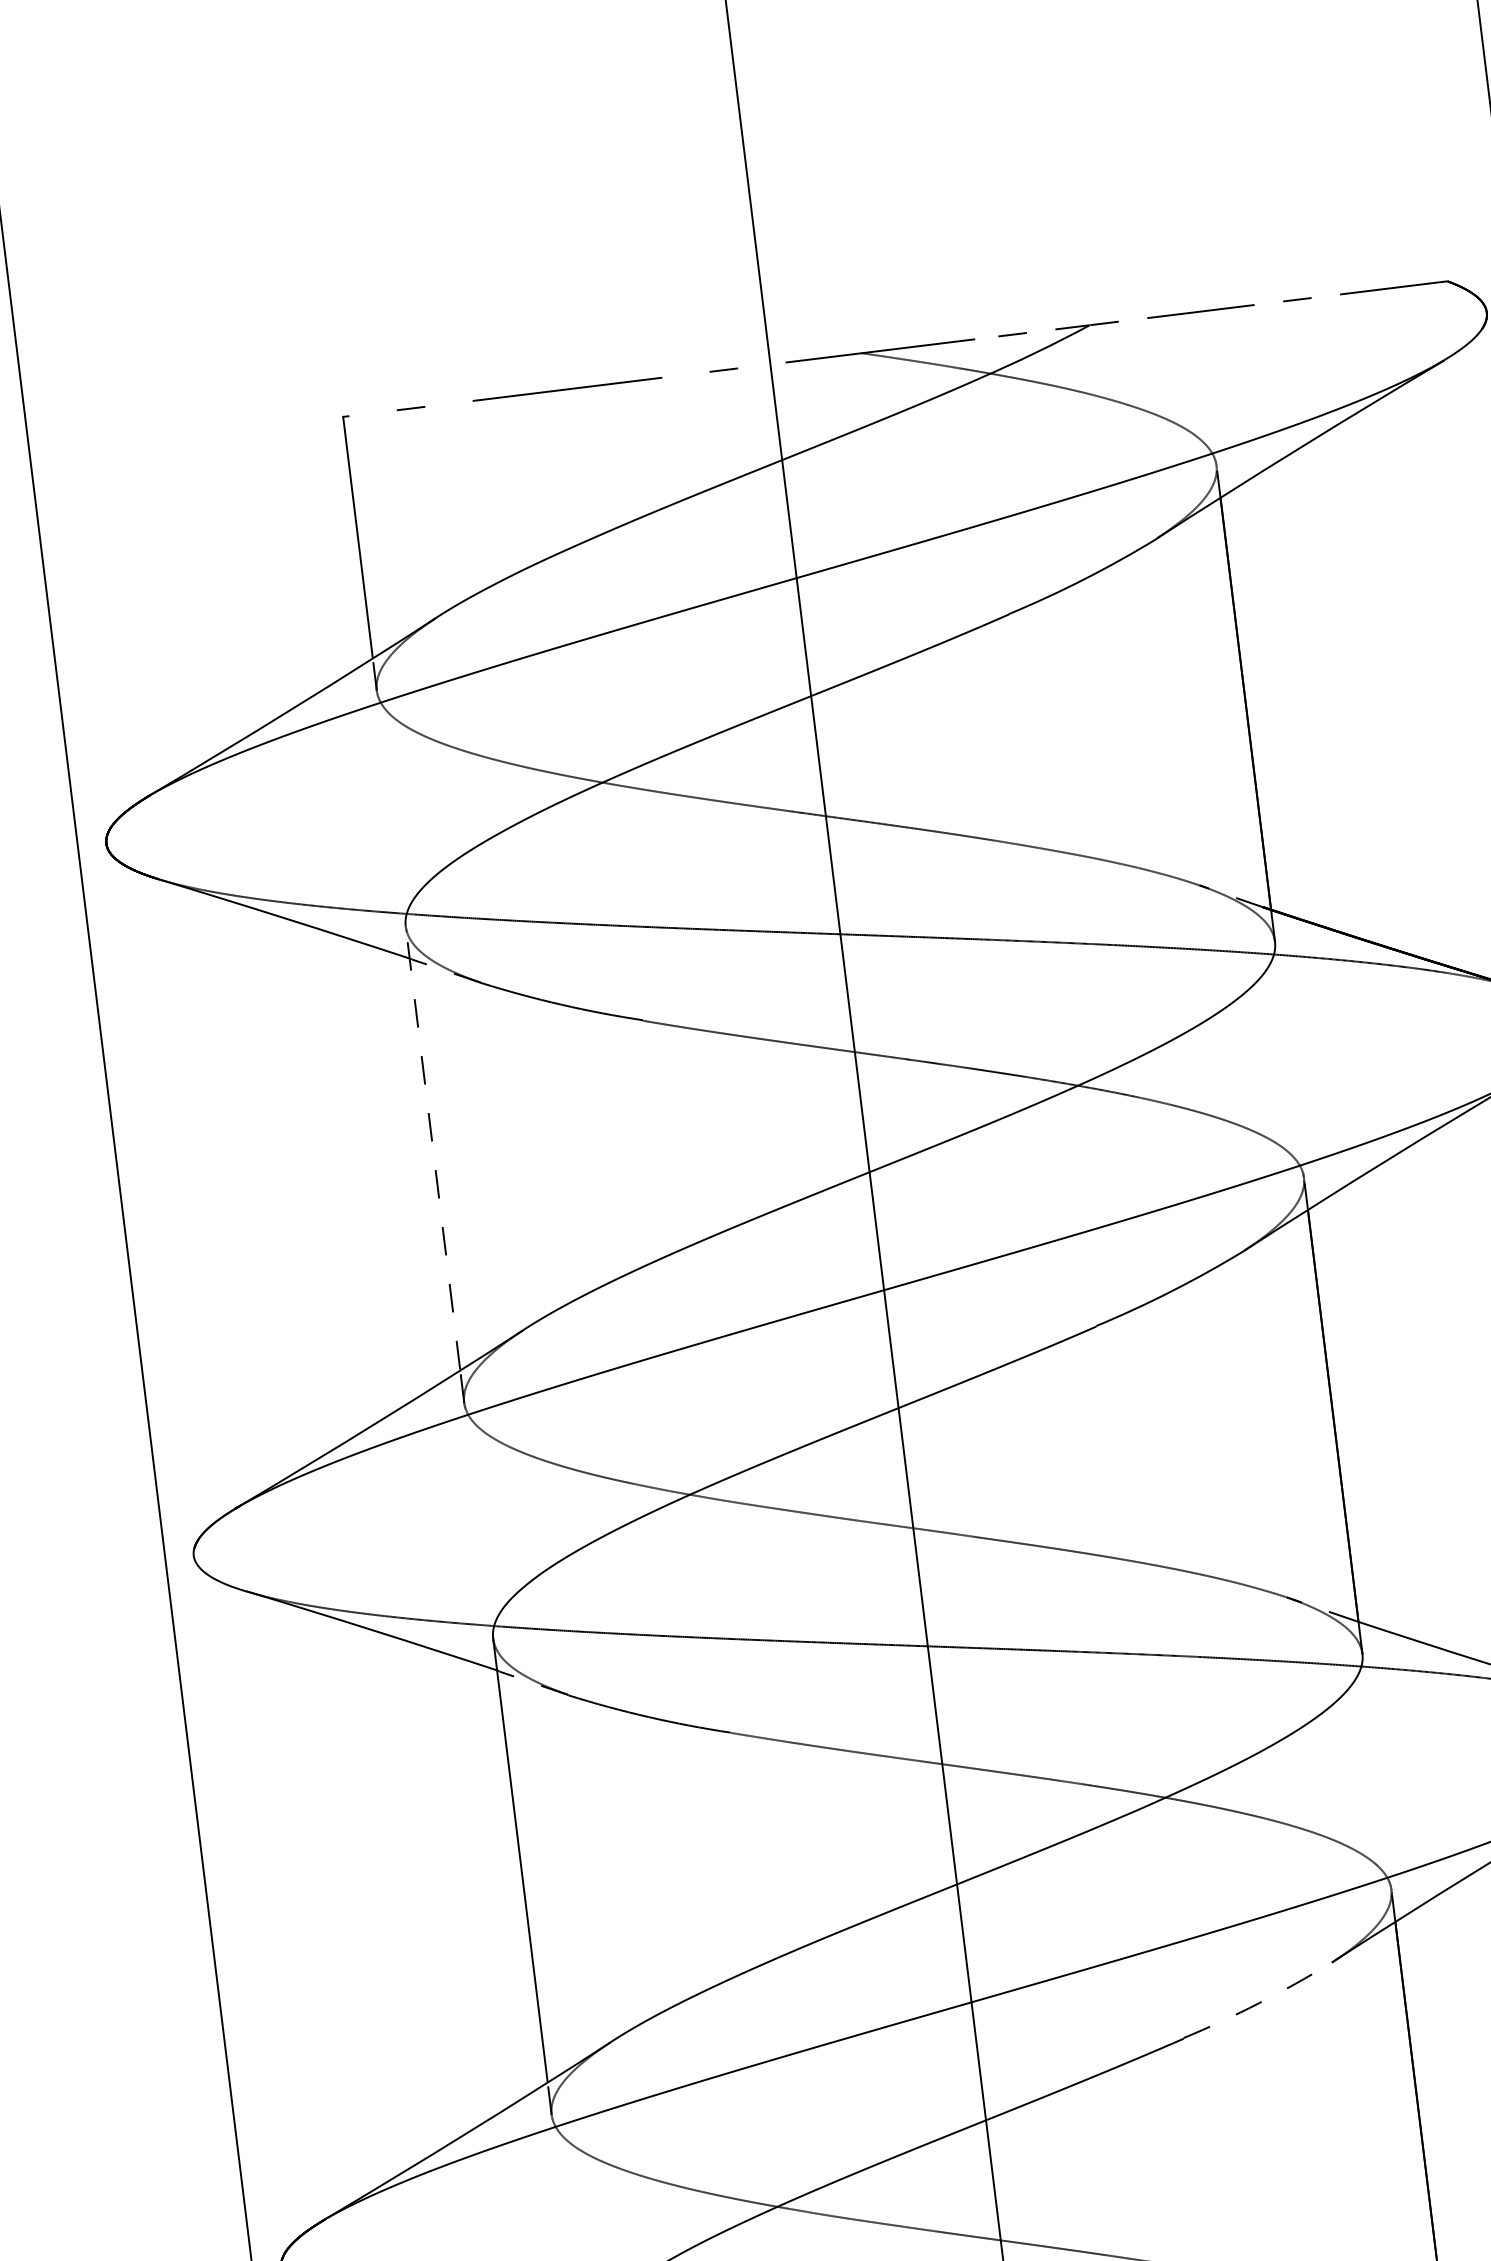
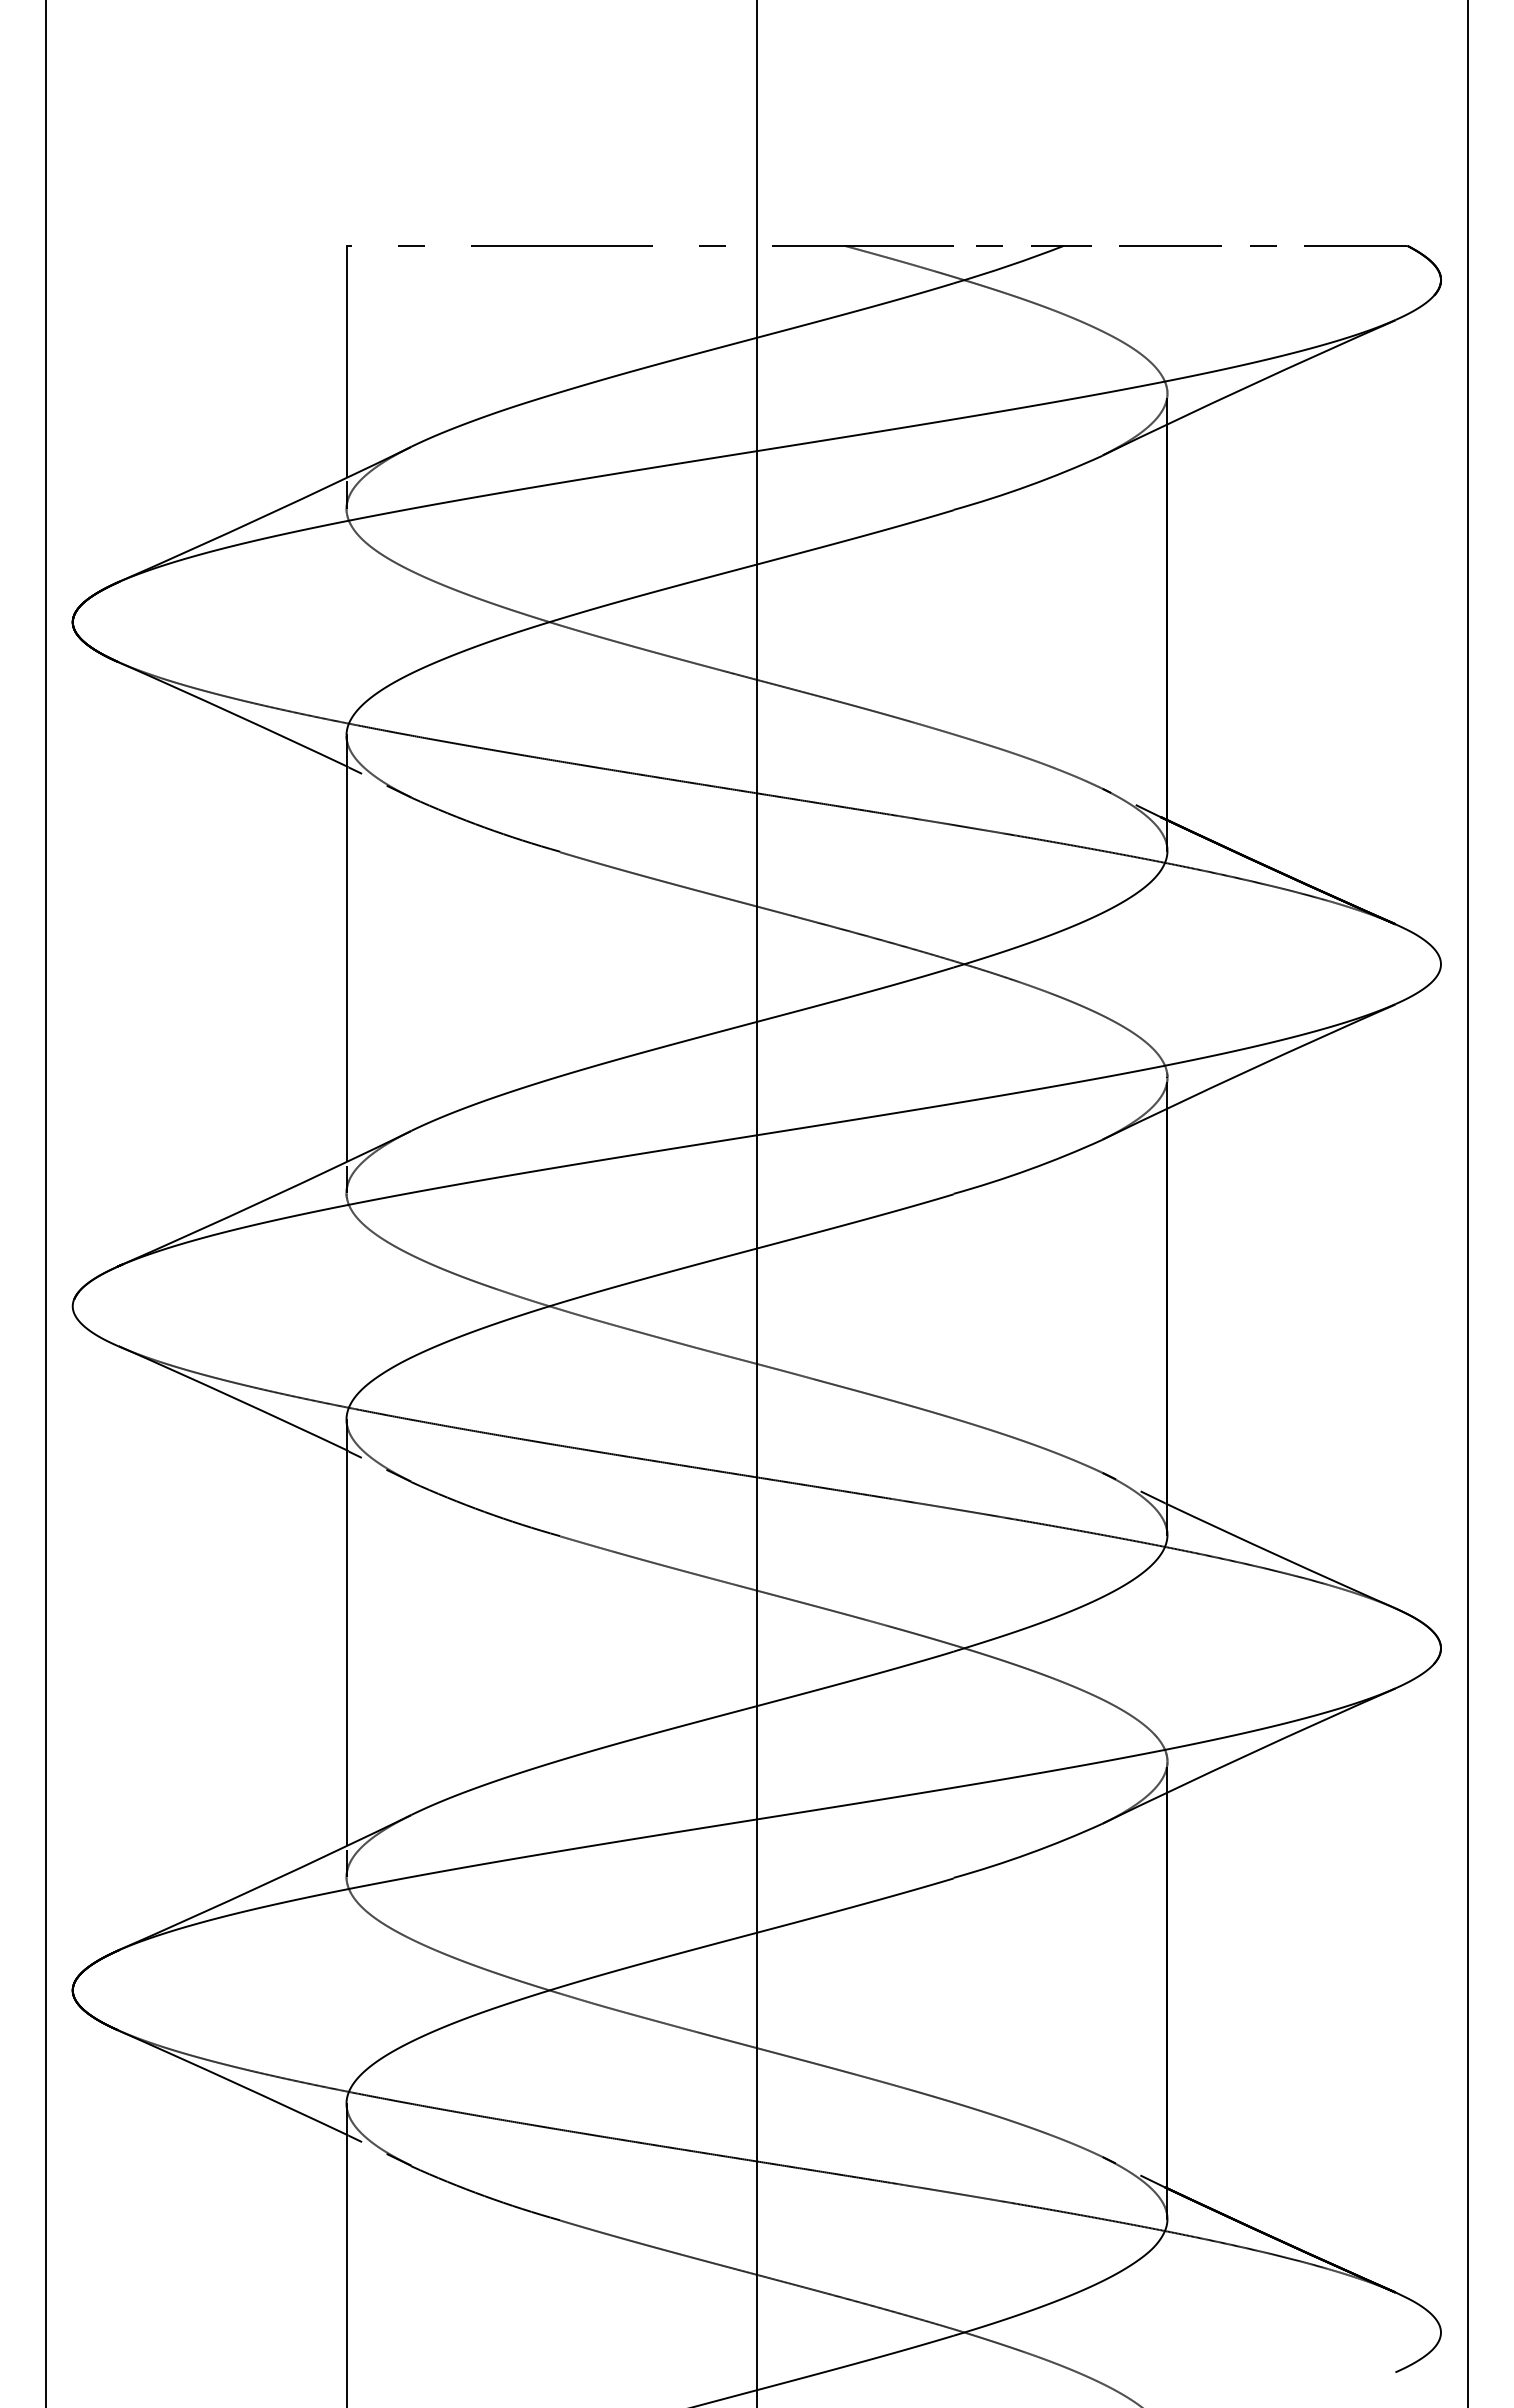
line: (432, 1148) -> (346, 948), dashed -> solid
arc: (1259, 2002) -> (1029, 1853), dashed -> solid

